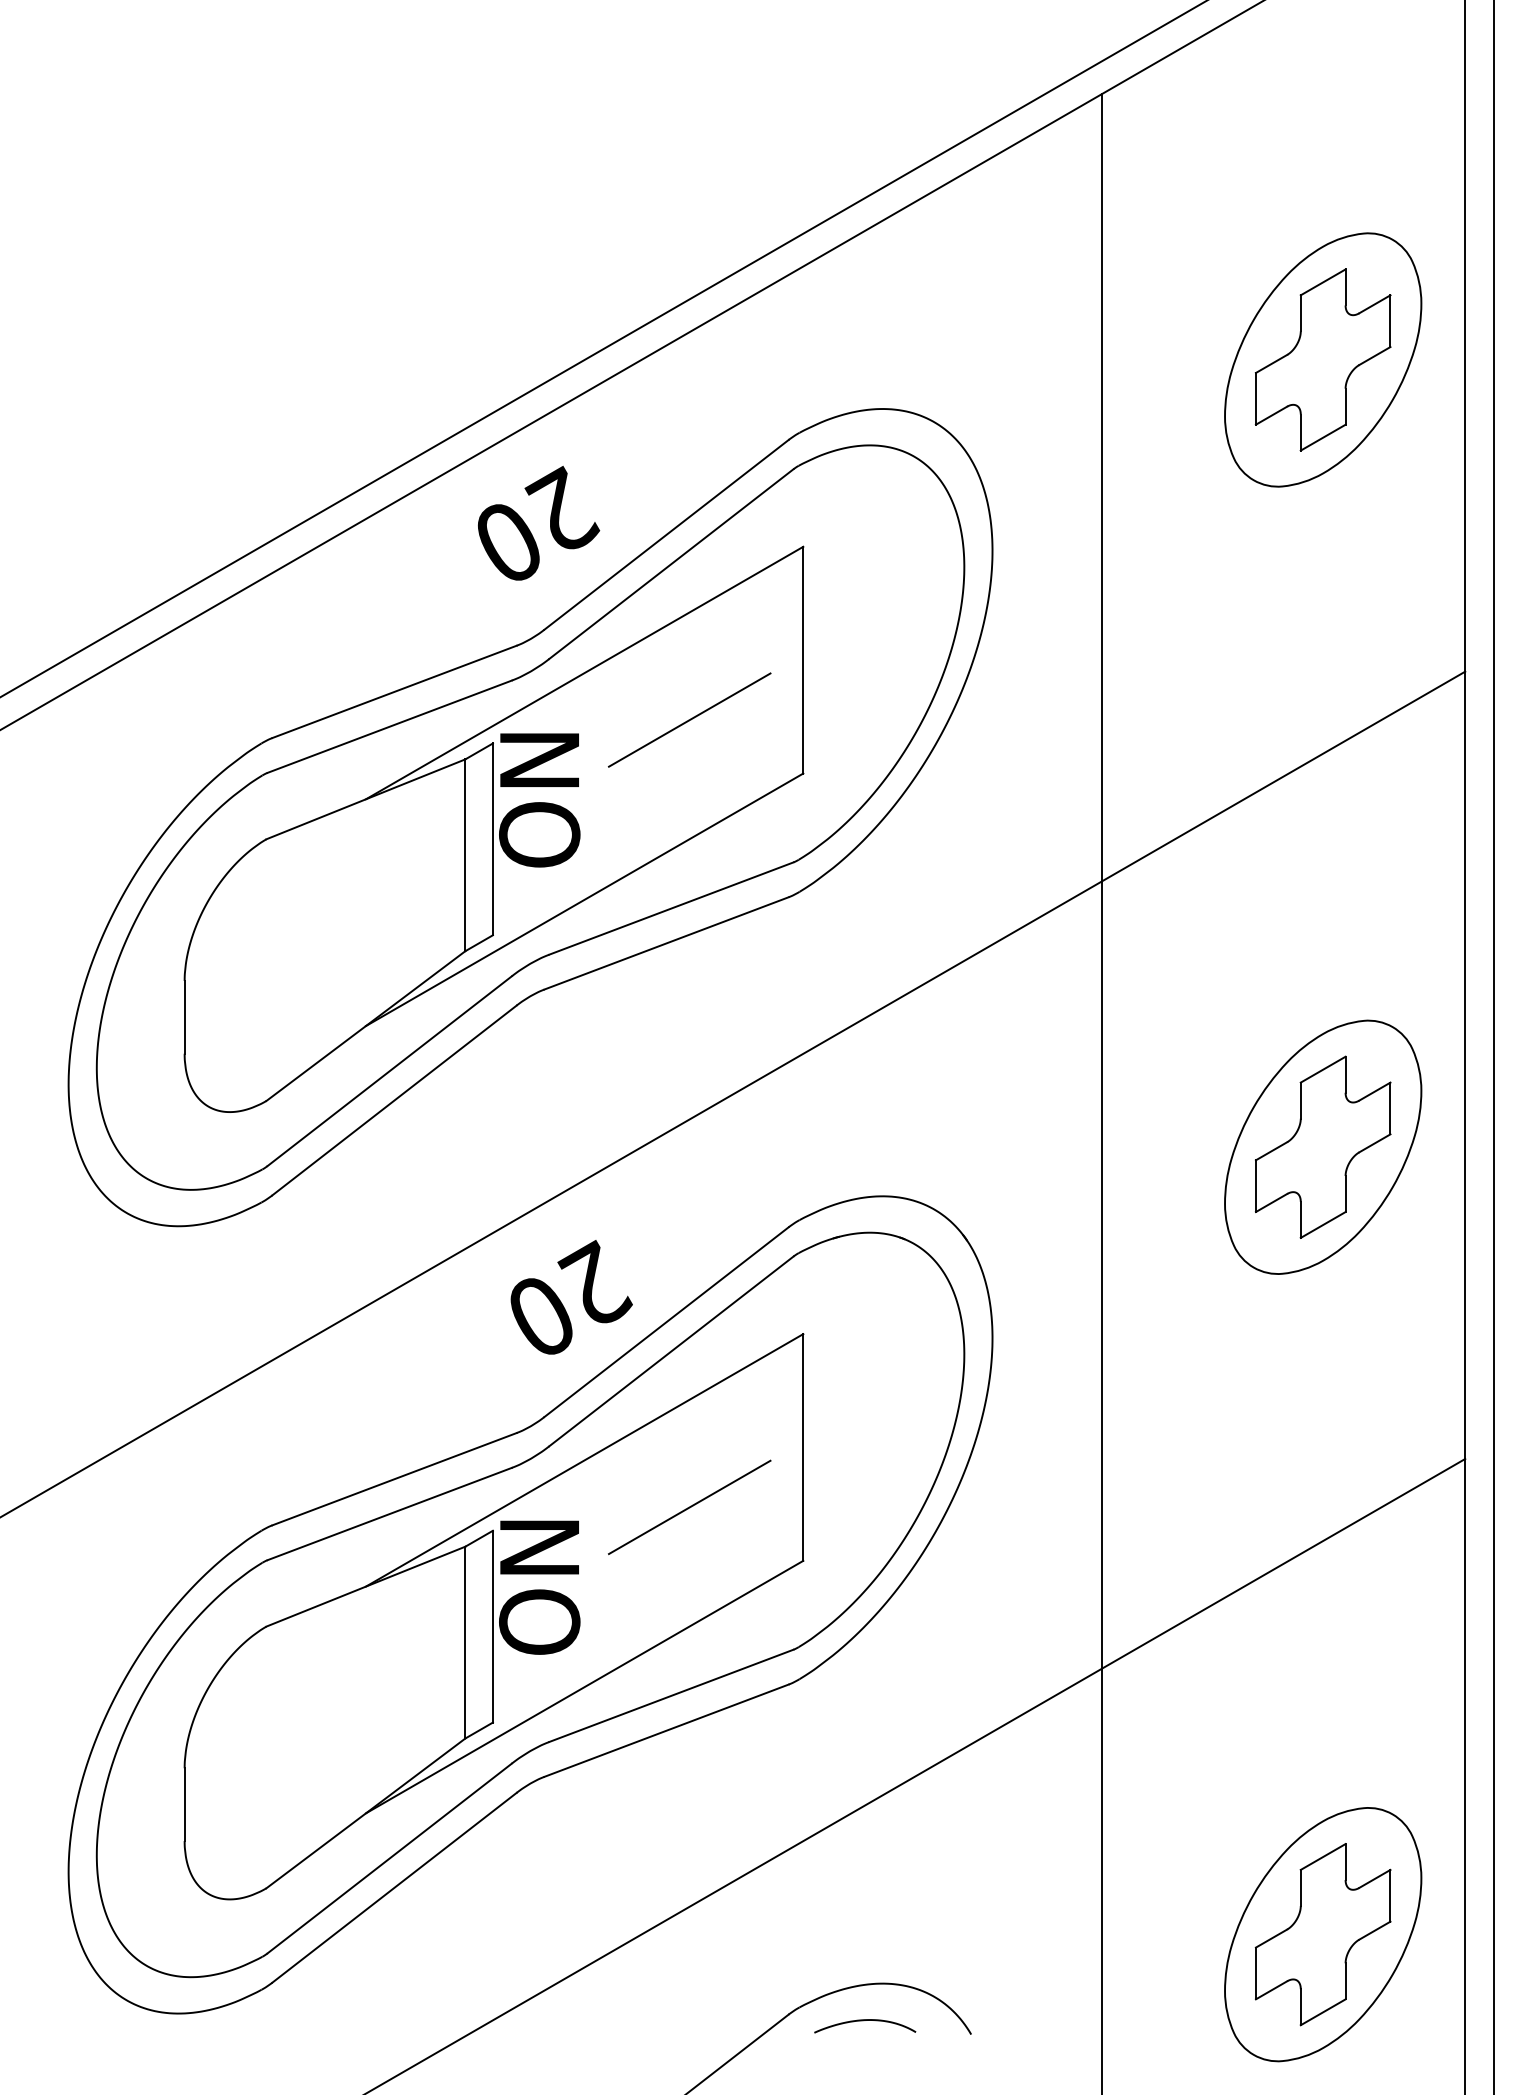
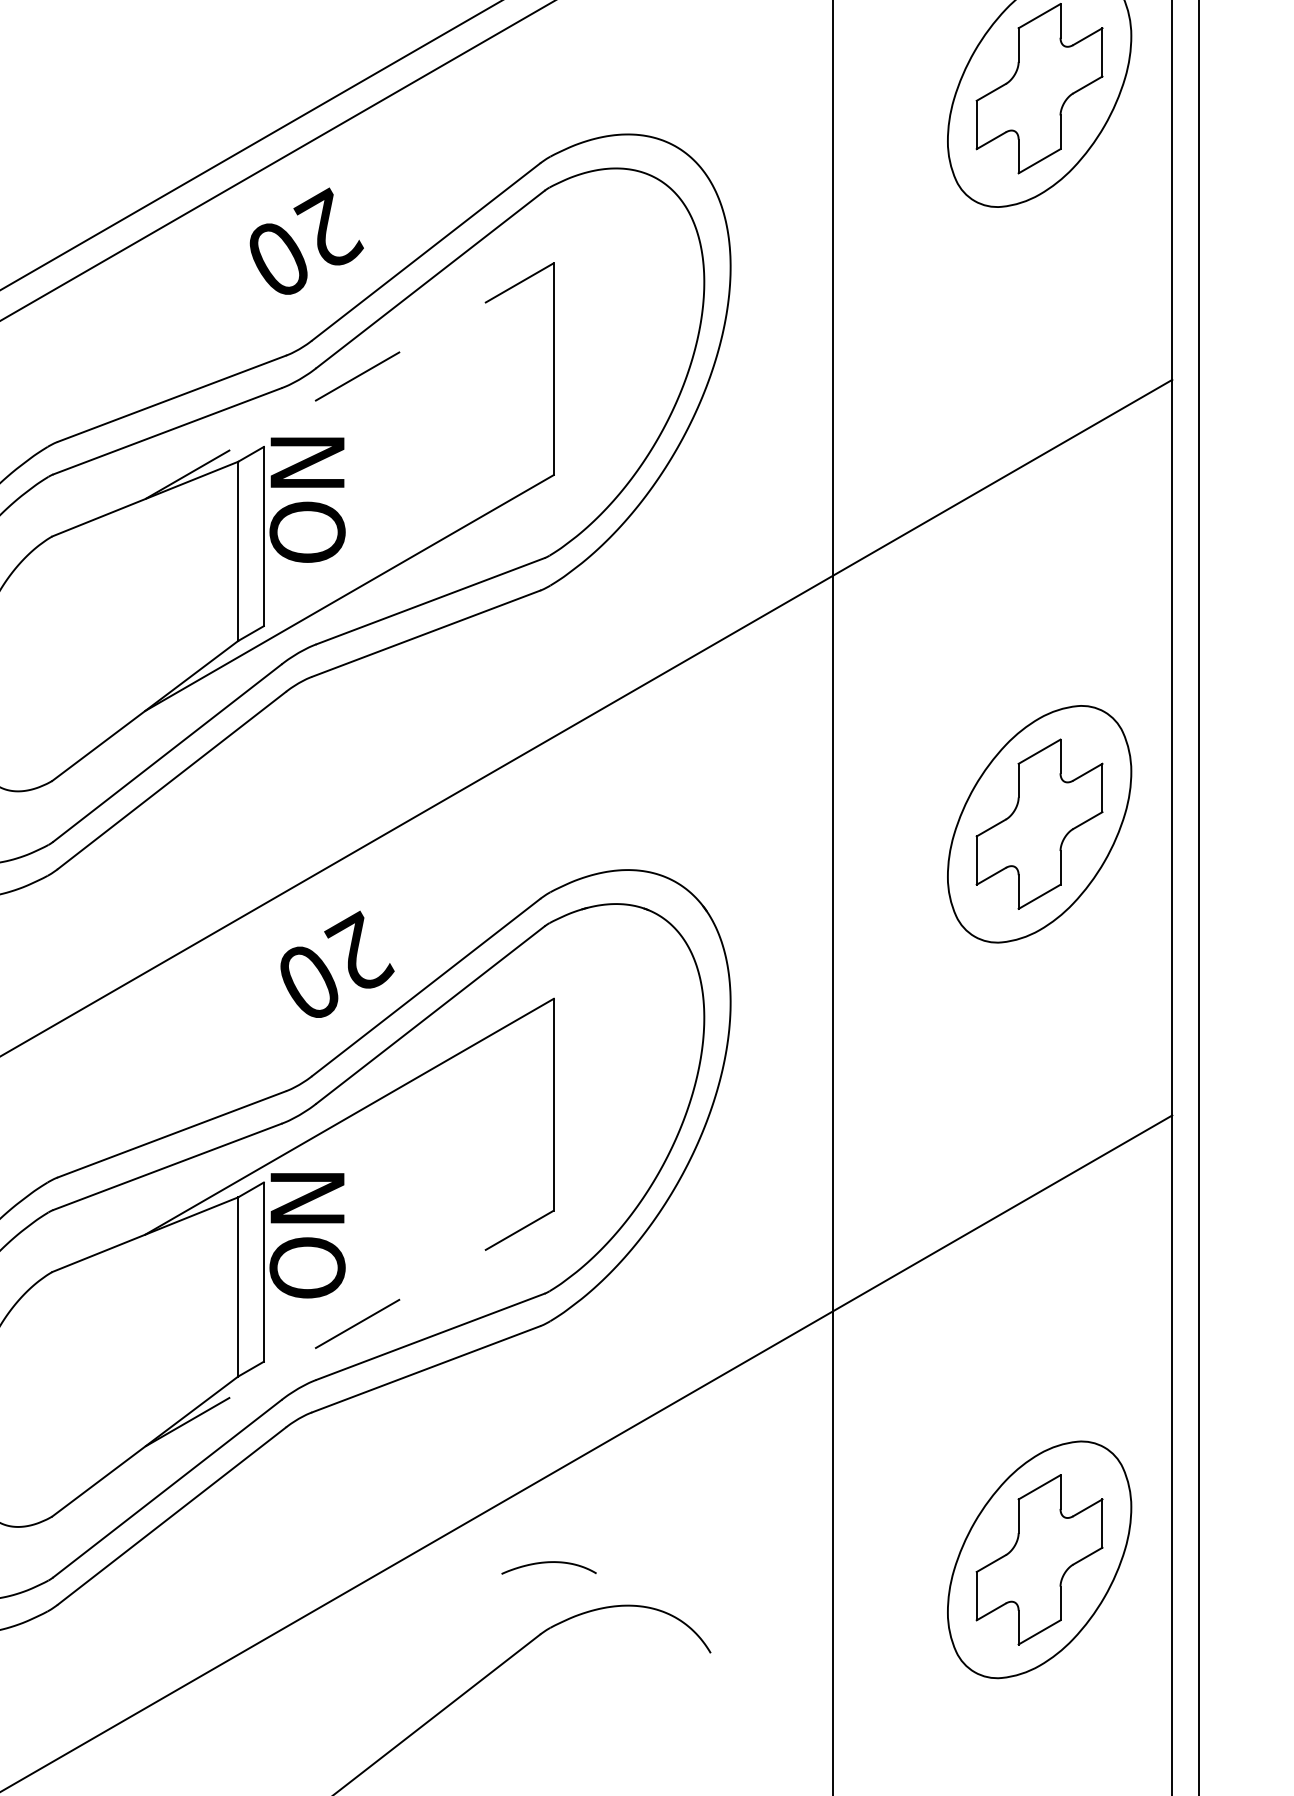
line: (584, 673) -> (349, 381), solid -> dashed
line: (689, 719) -> (447, 424), removed
line: (689, 1507) -> (447, 1160), removed
line: (584, 1687) -> (349, 1328), solid -> dashed
curve: (863, 2021) -> (547, 1563), moved

